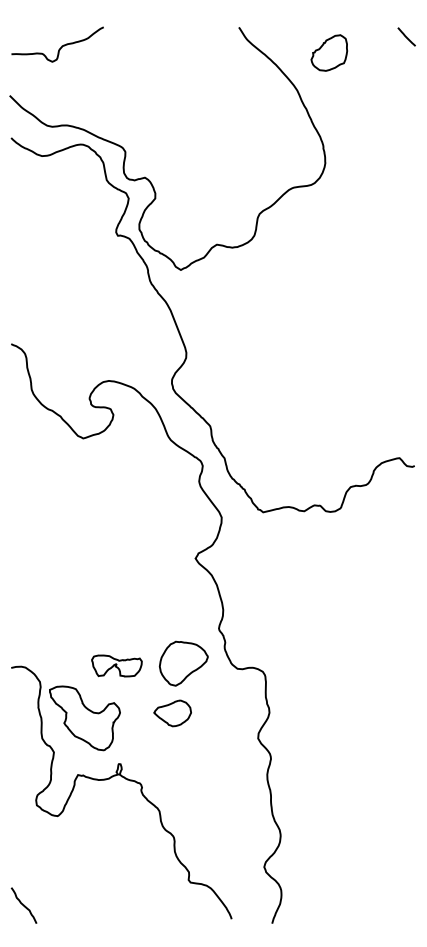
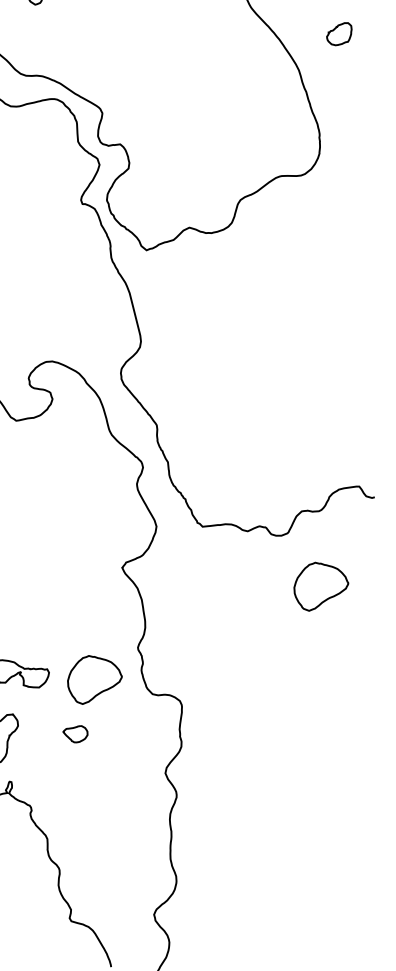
part: (329, 52) -> (339, 33), size x0.6
part: (376, 553) -> (320, 587), added
part: (172, 713) -> (75, 733), size x0.6

